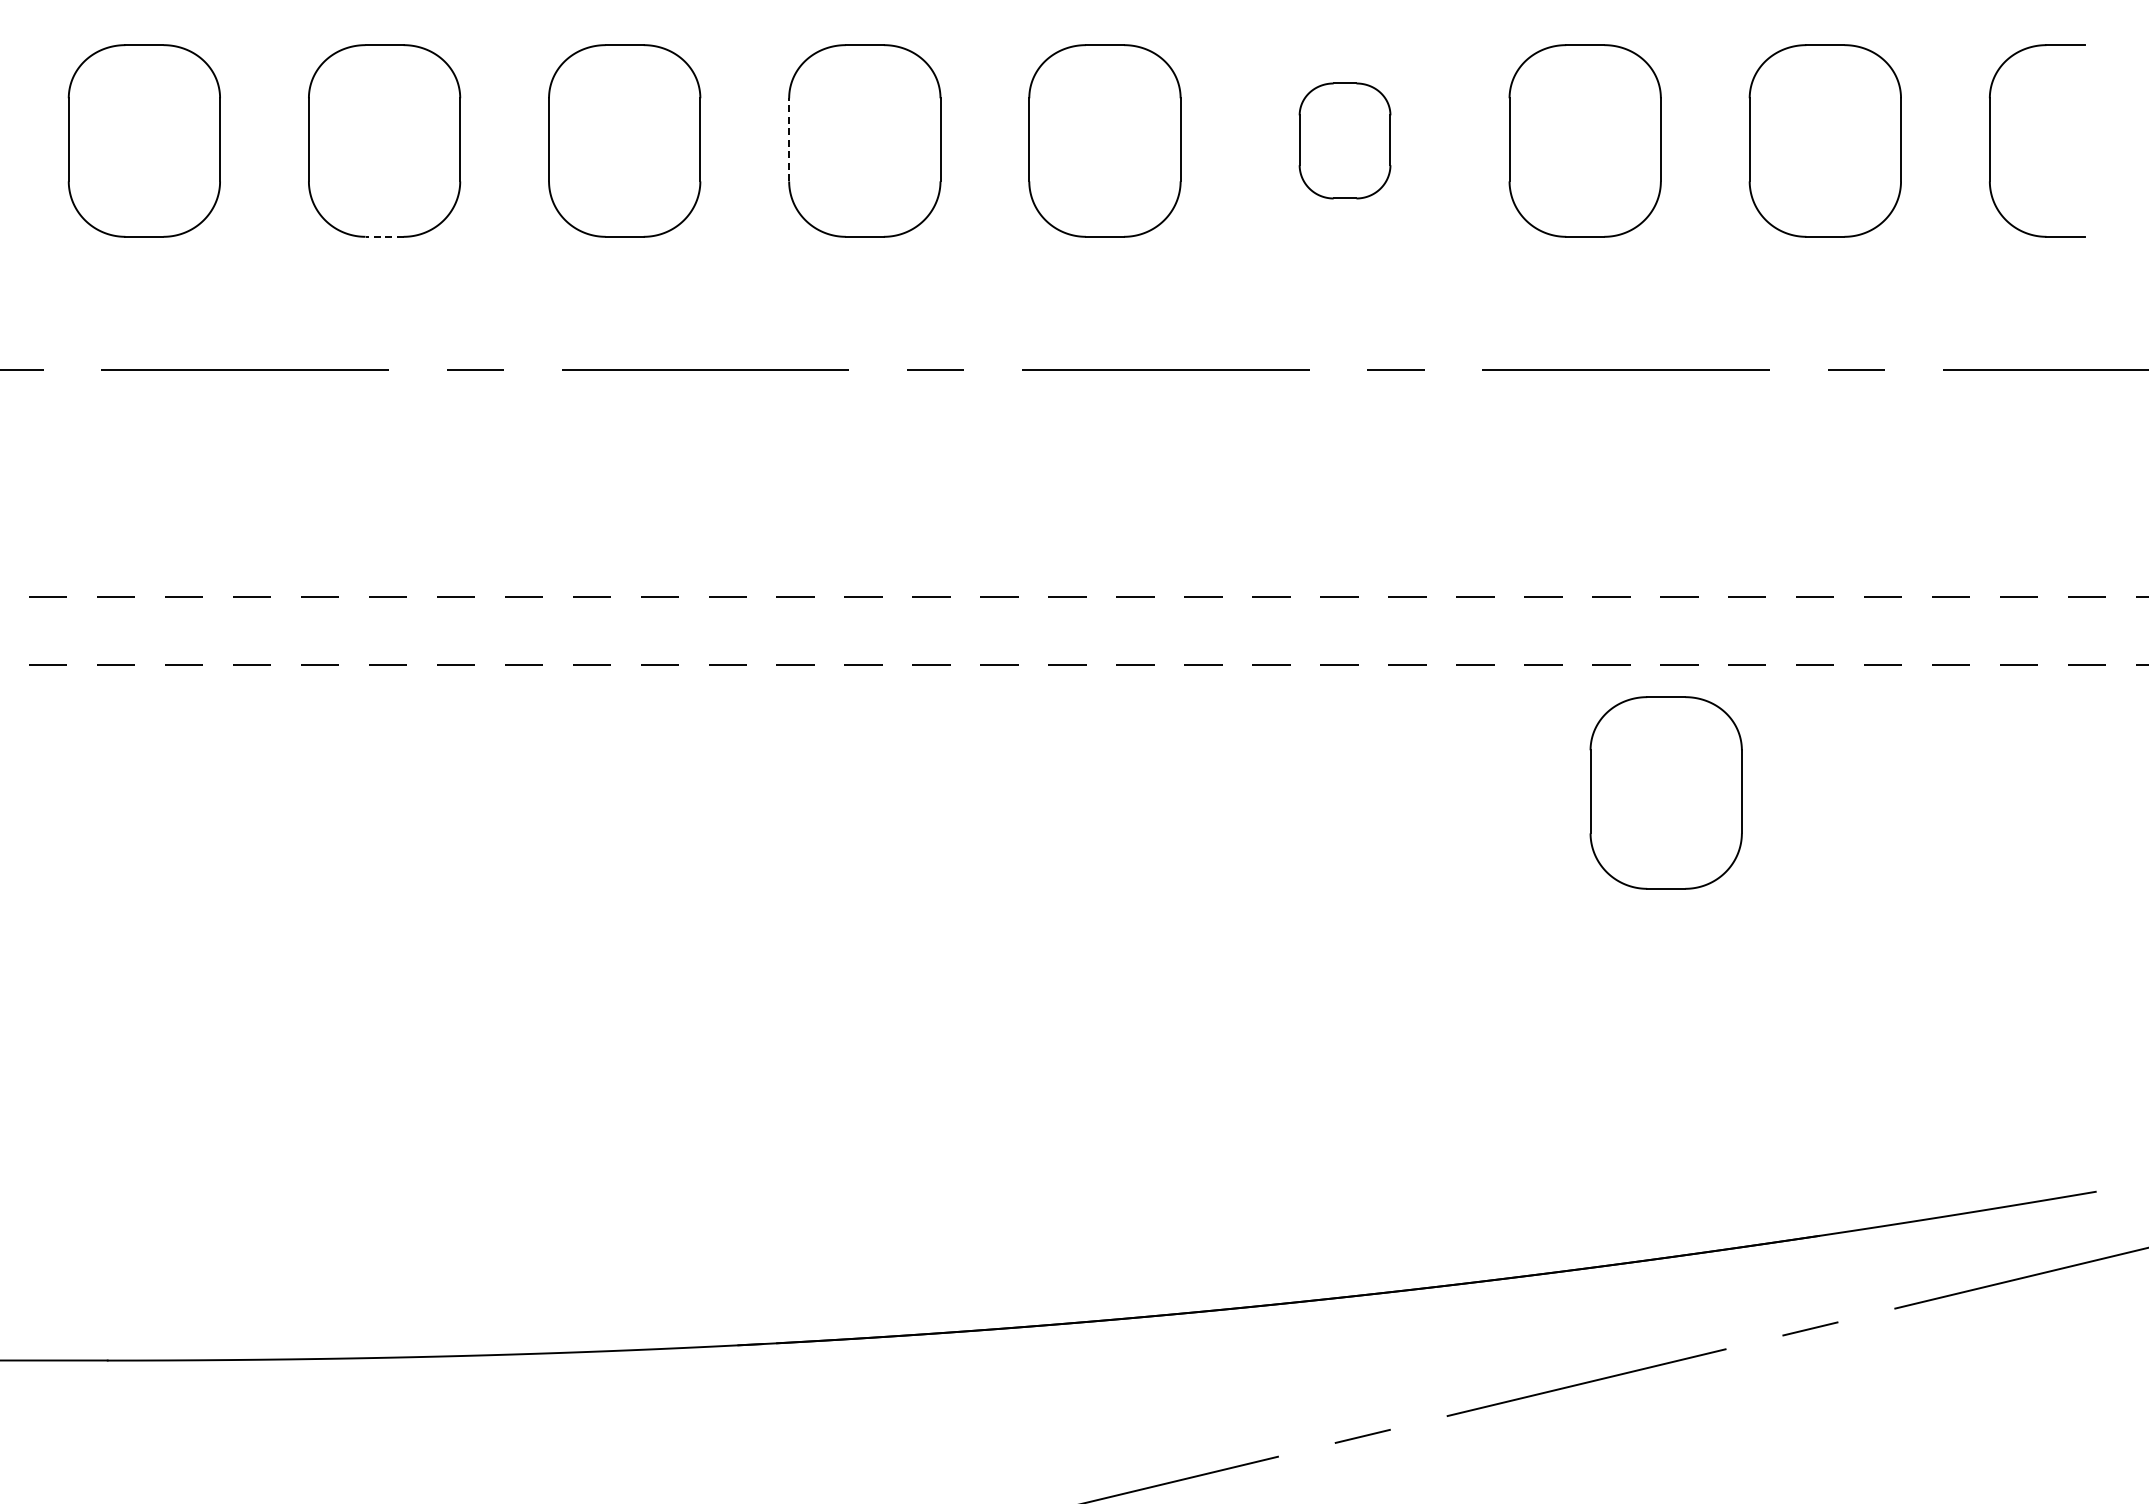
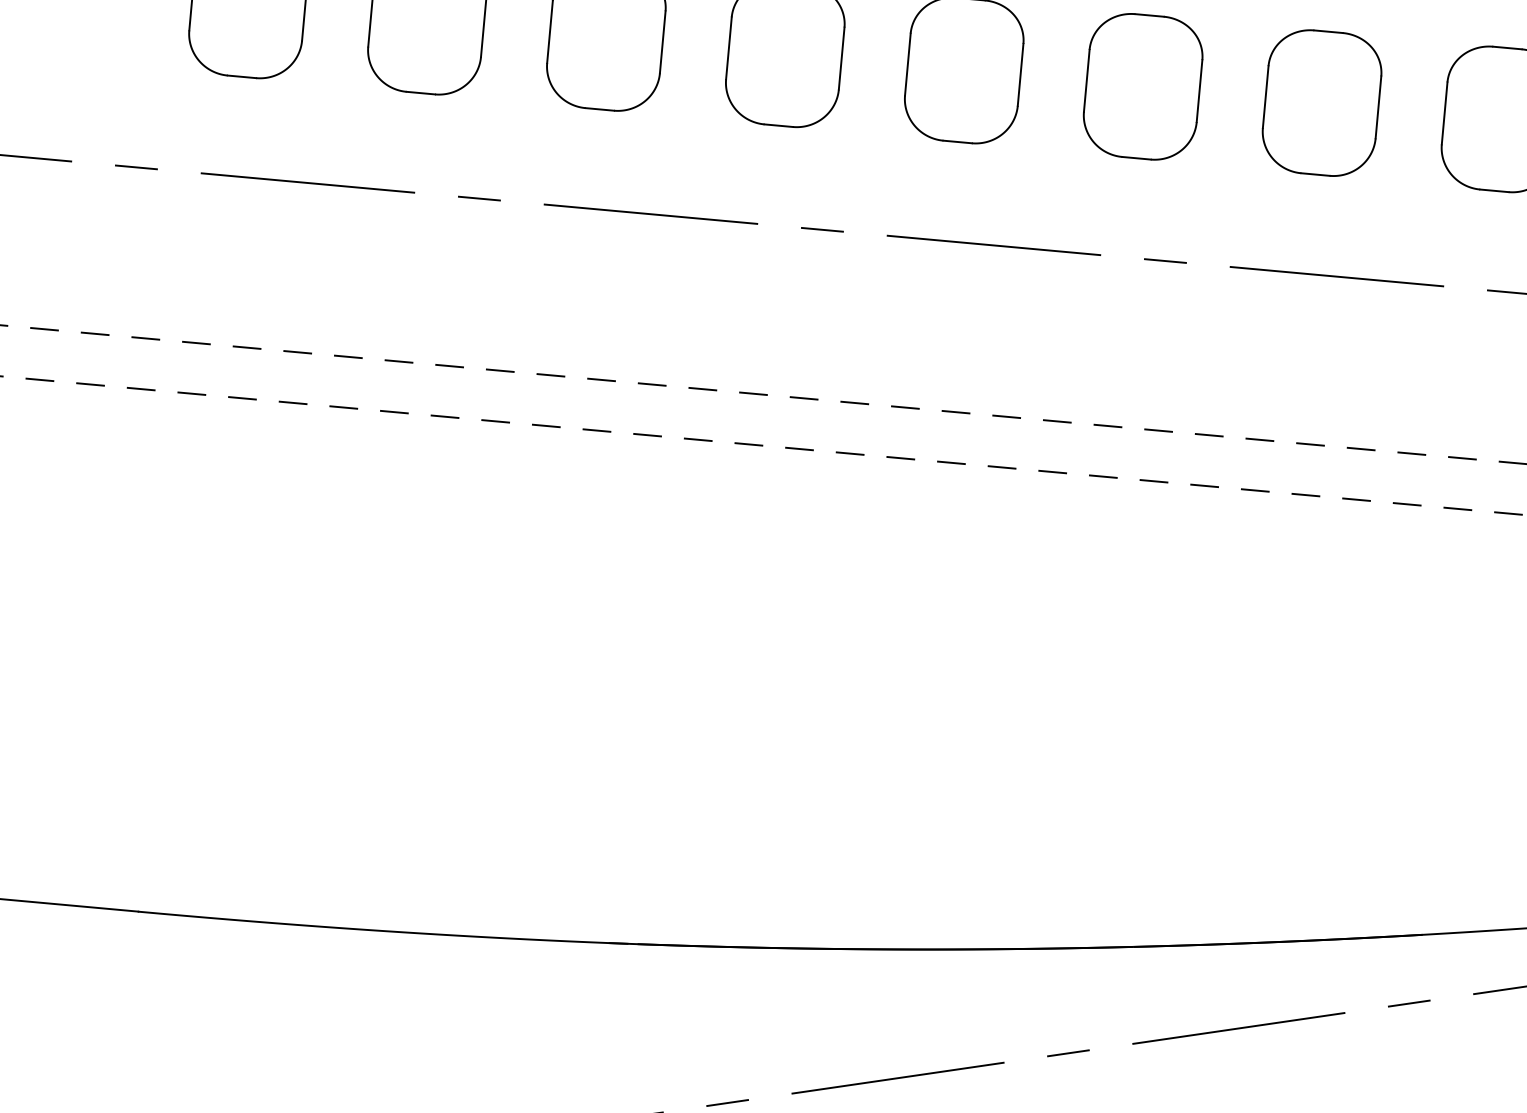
line: (789, 139) -> (729, 48), dashed -> solid
part: (1344, 140) -> (1142, 86), size x1.67
line: (384, 236) -> (420, 92), dashed -> solid
part: (1665, 792) -> (1337, 594), removed

